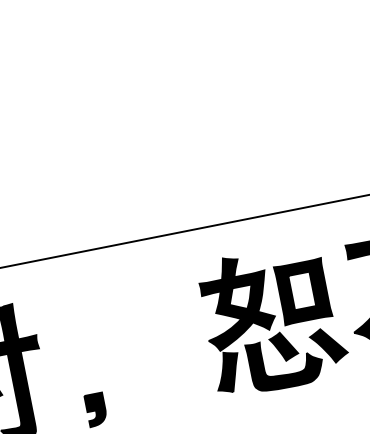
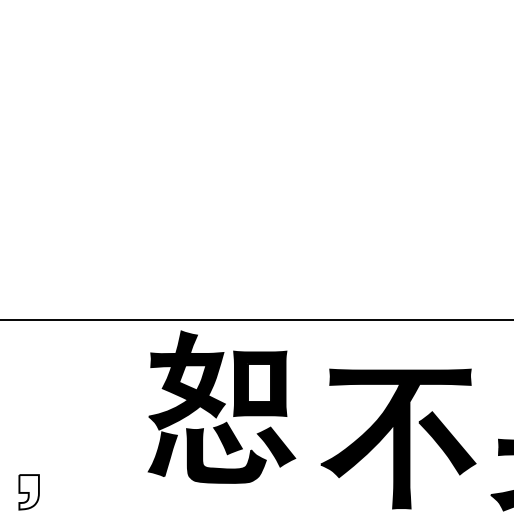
part: (272, 318) -> (221, 406), moved
fill: (95, 410) -> (28, 492), removed

